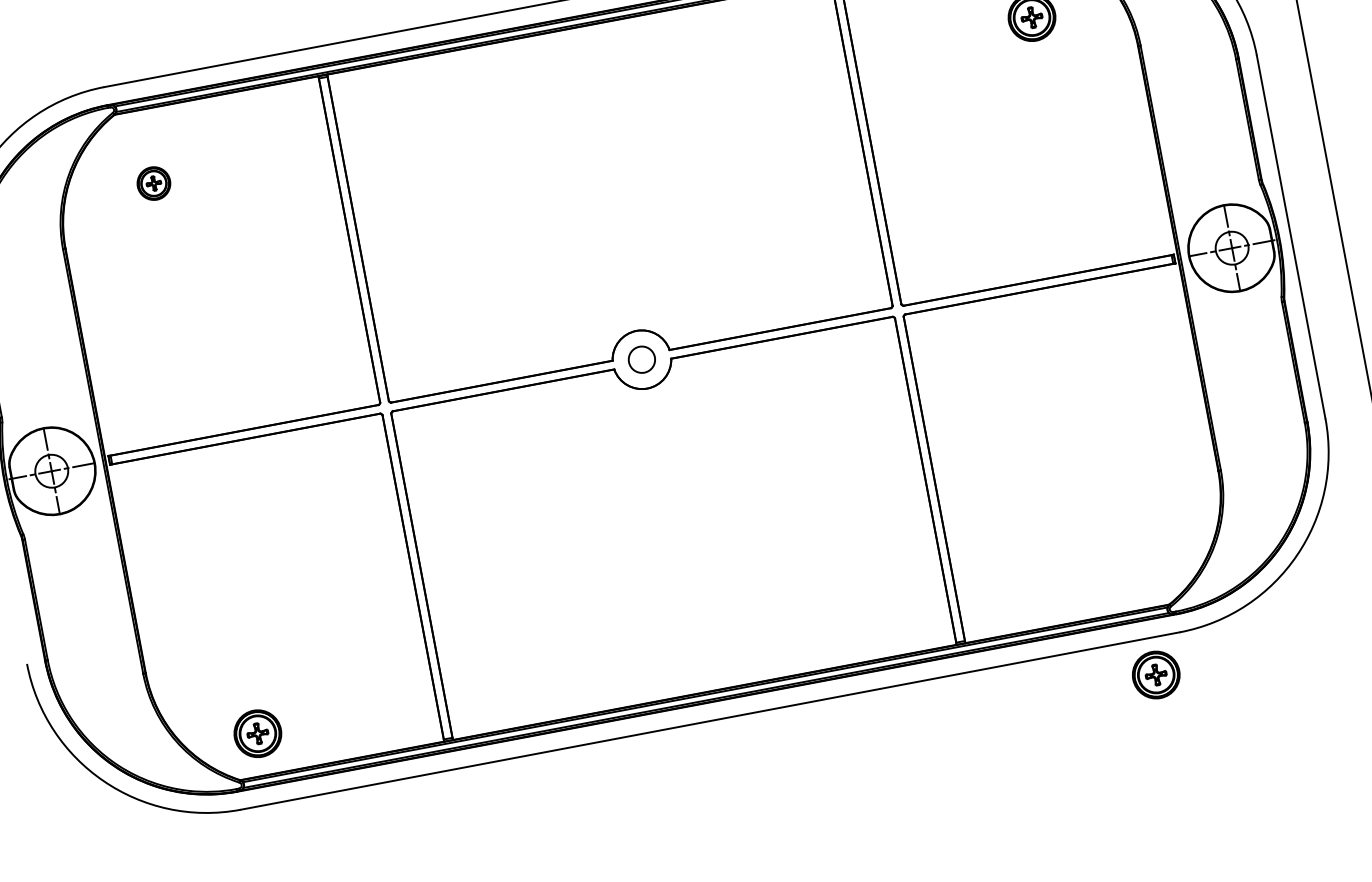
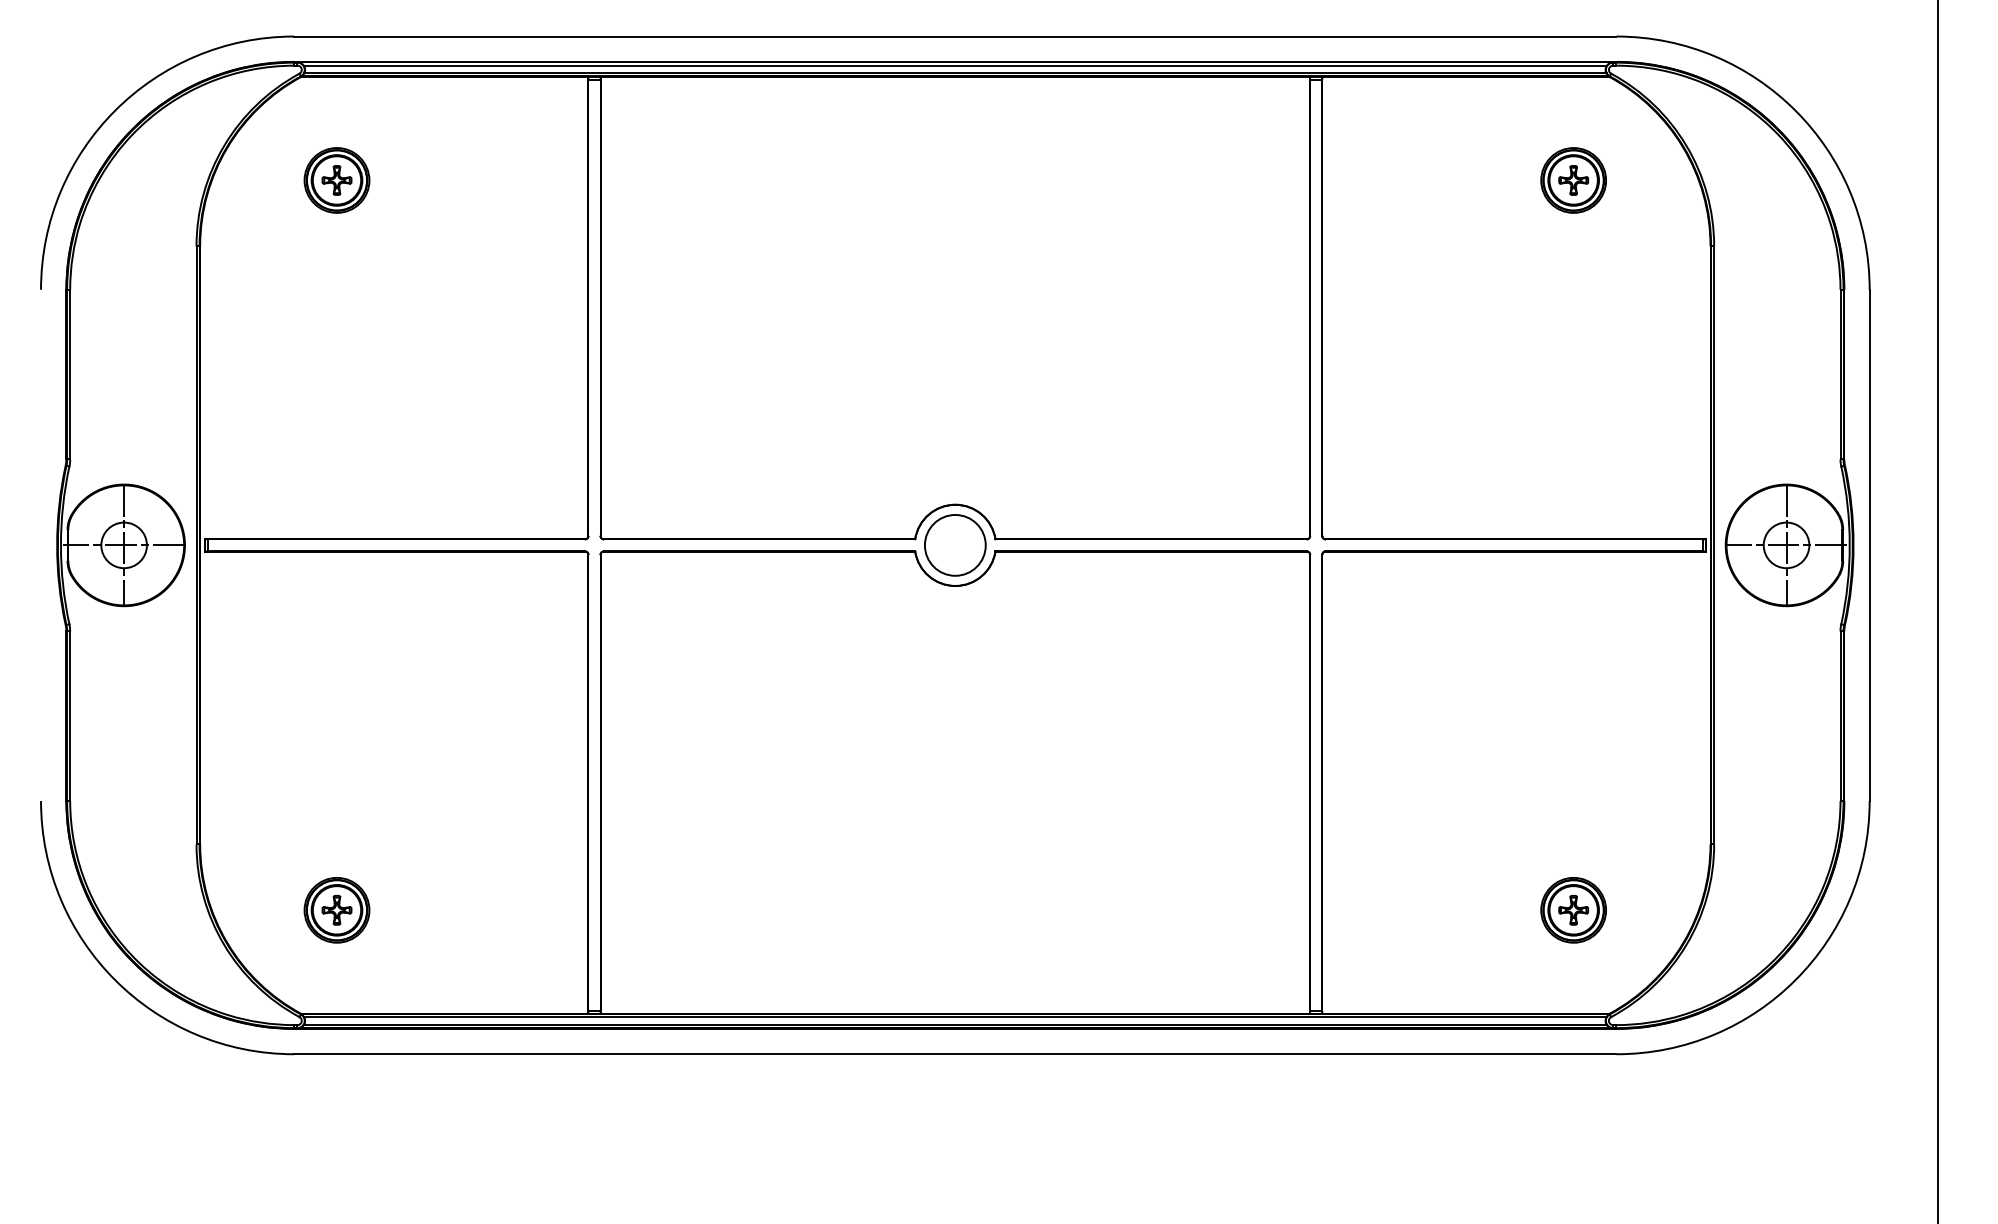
part: (153, 183) -> (336, 180), size x1.43
circle: (641, 359) -> (954, 544), size x1.67
part: (1156, 675) -> (1573, 910), moved
part: (257, 733) -> (336, 910), moved

